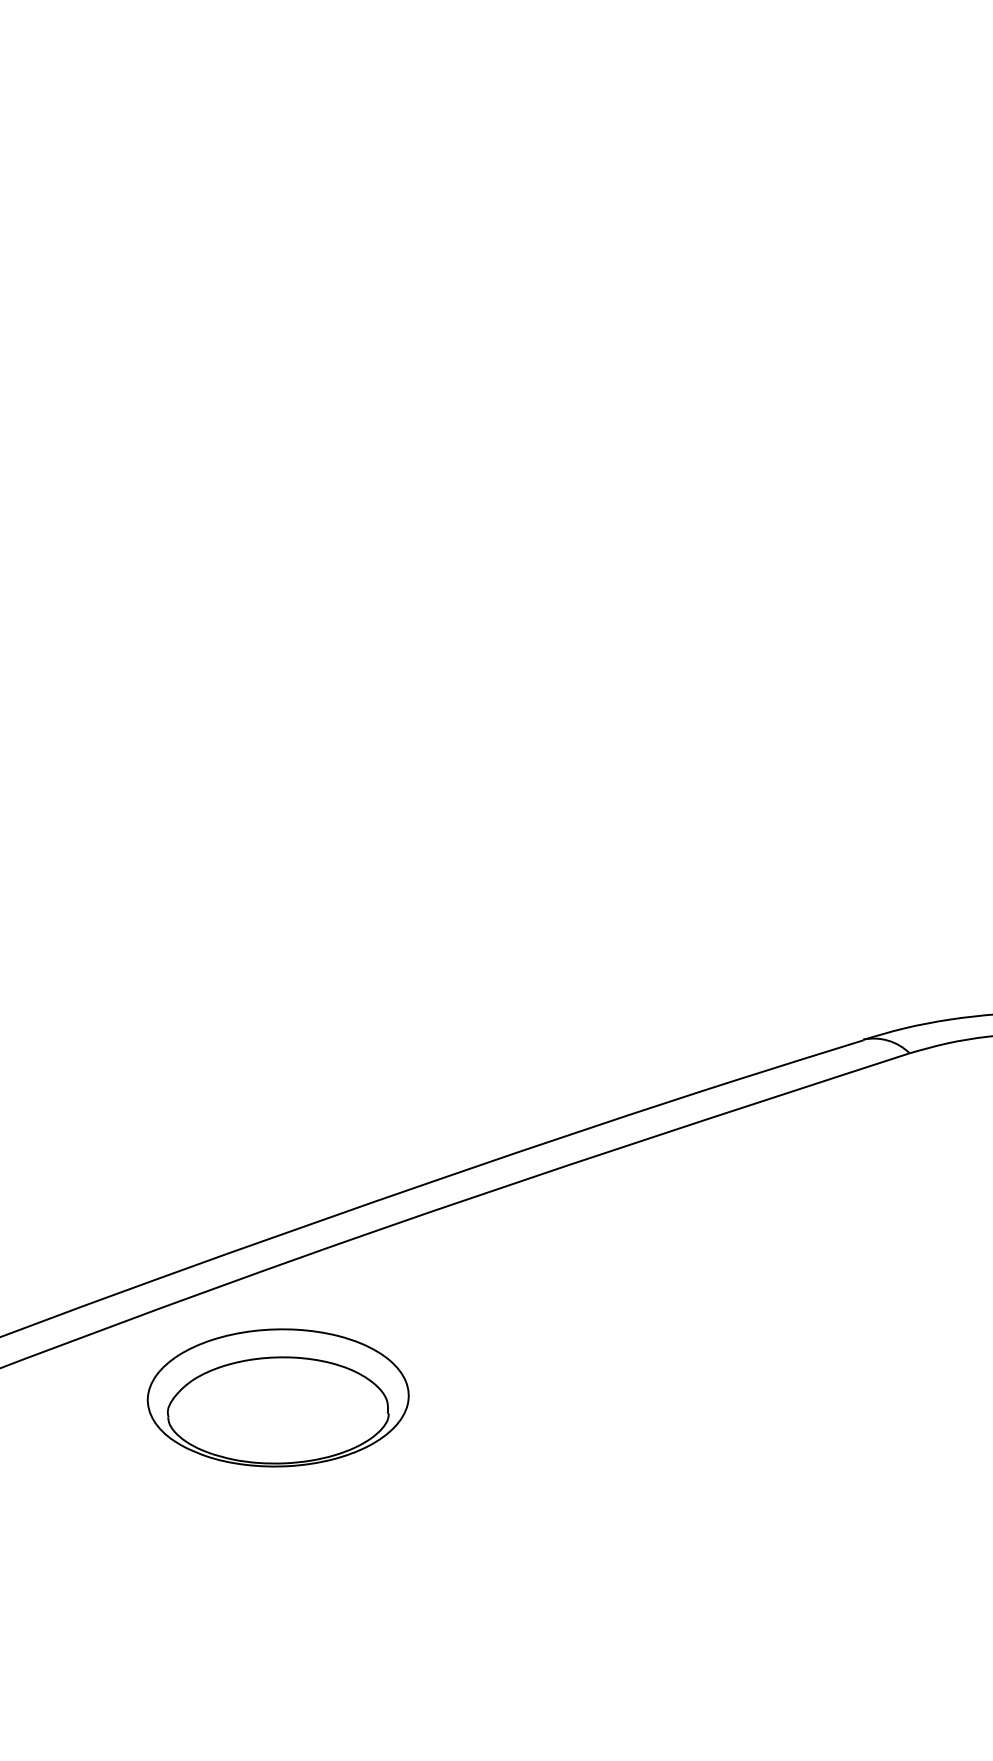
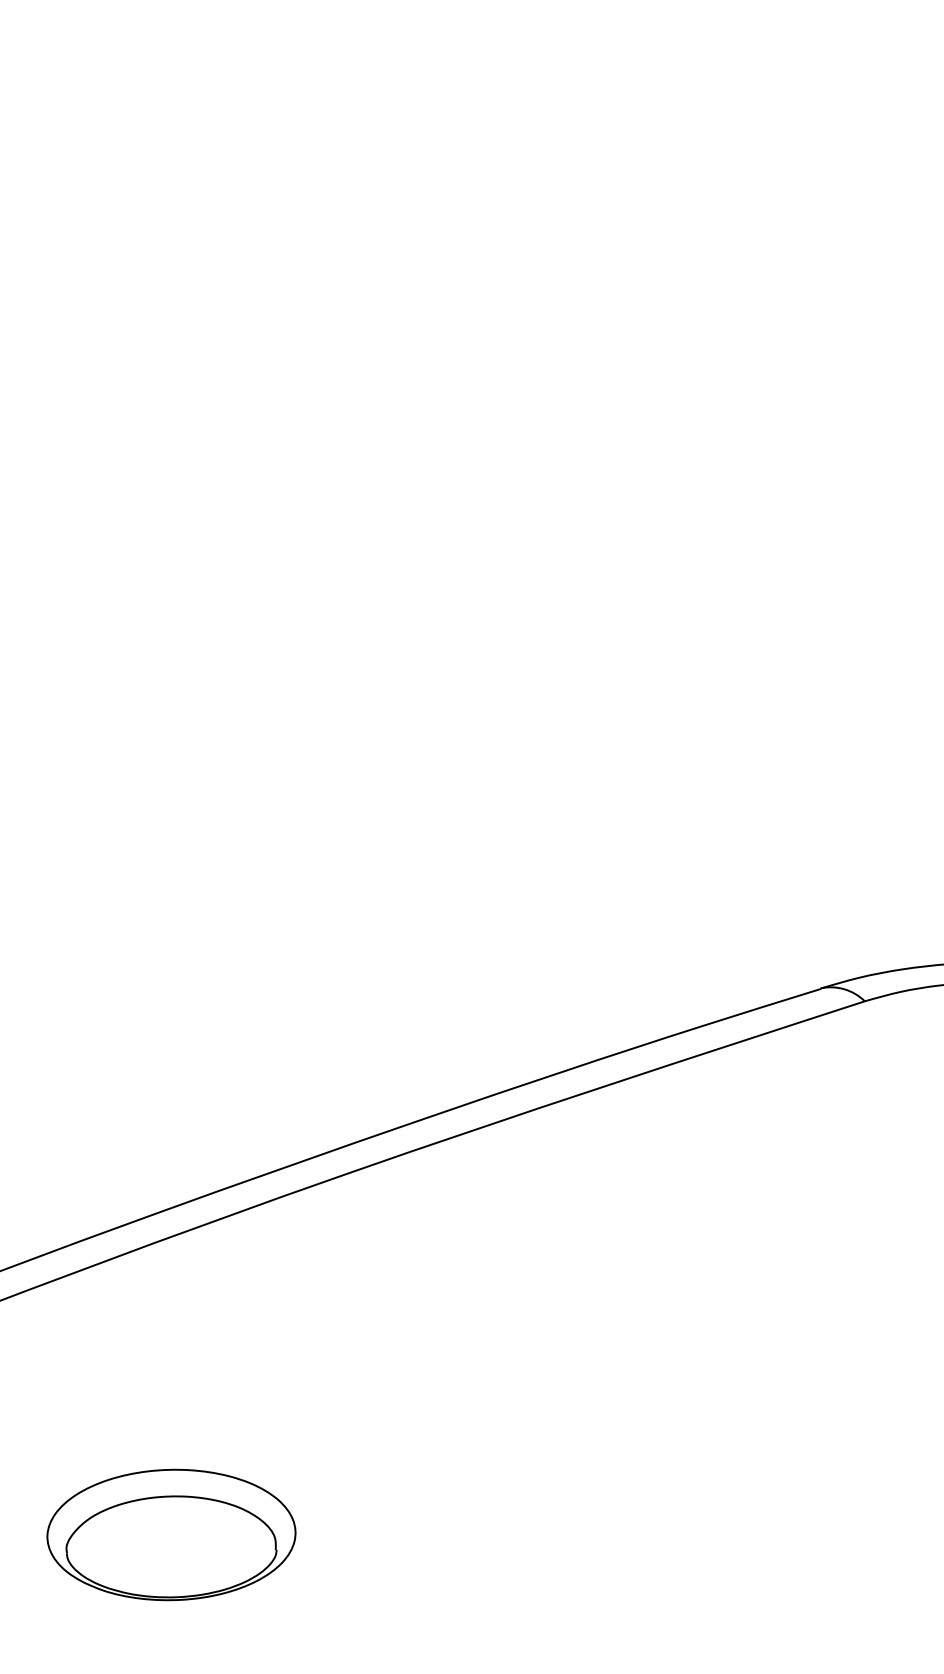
part: (278, 1397) -> (171, 1534), moved

